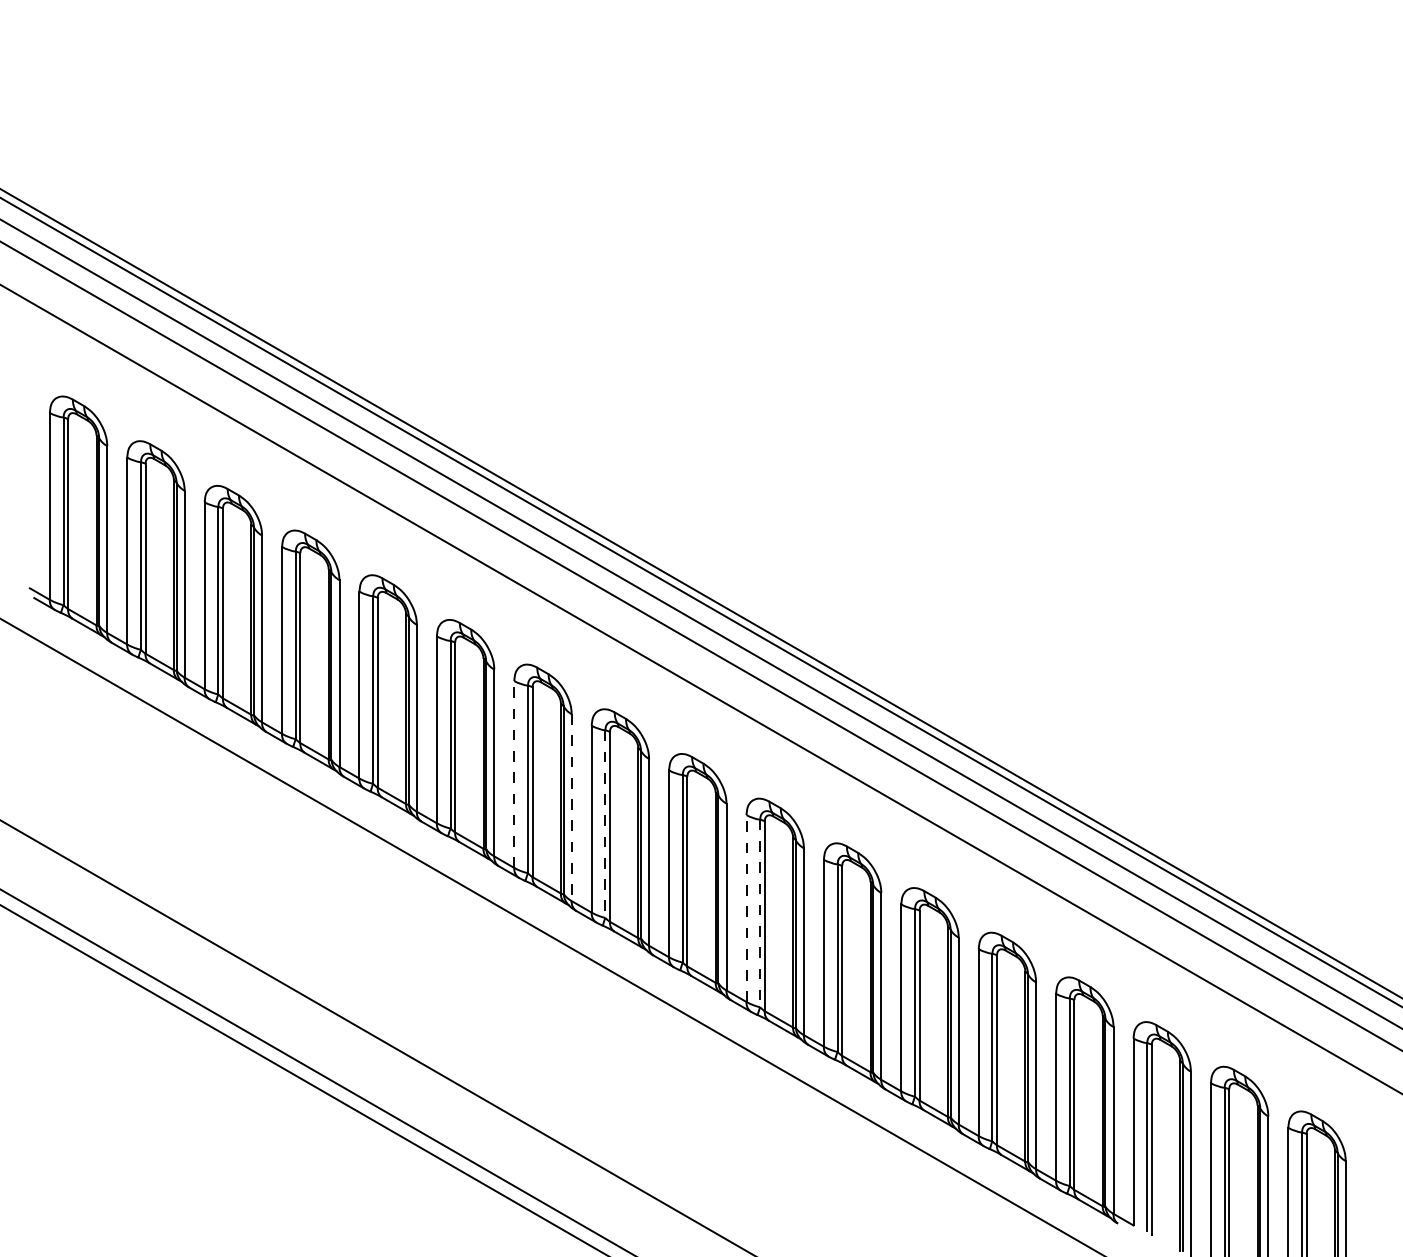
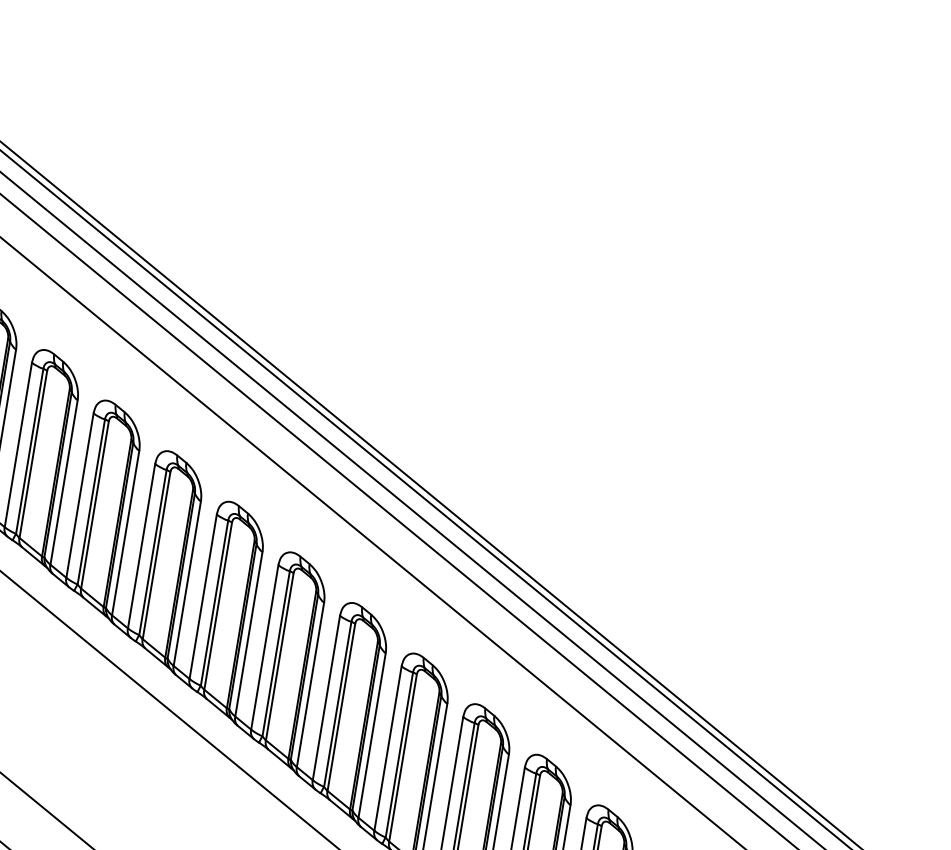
line: (514, 774) -> (203, 596), dashed -> solid
line: (571, 808) -> (248, 635), dashed -> solid
line: (605, 824) -> (276, 654), dashed -> solid
line: (746, 908) -> (388, 748), dashed -> solid
line: (760, 913) -> (399, 754), dashed -> solid

